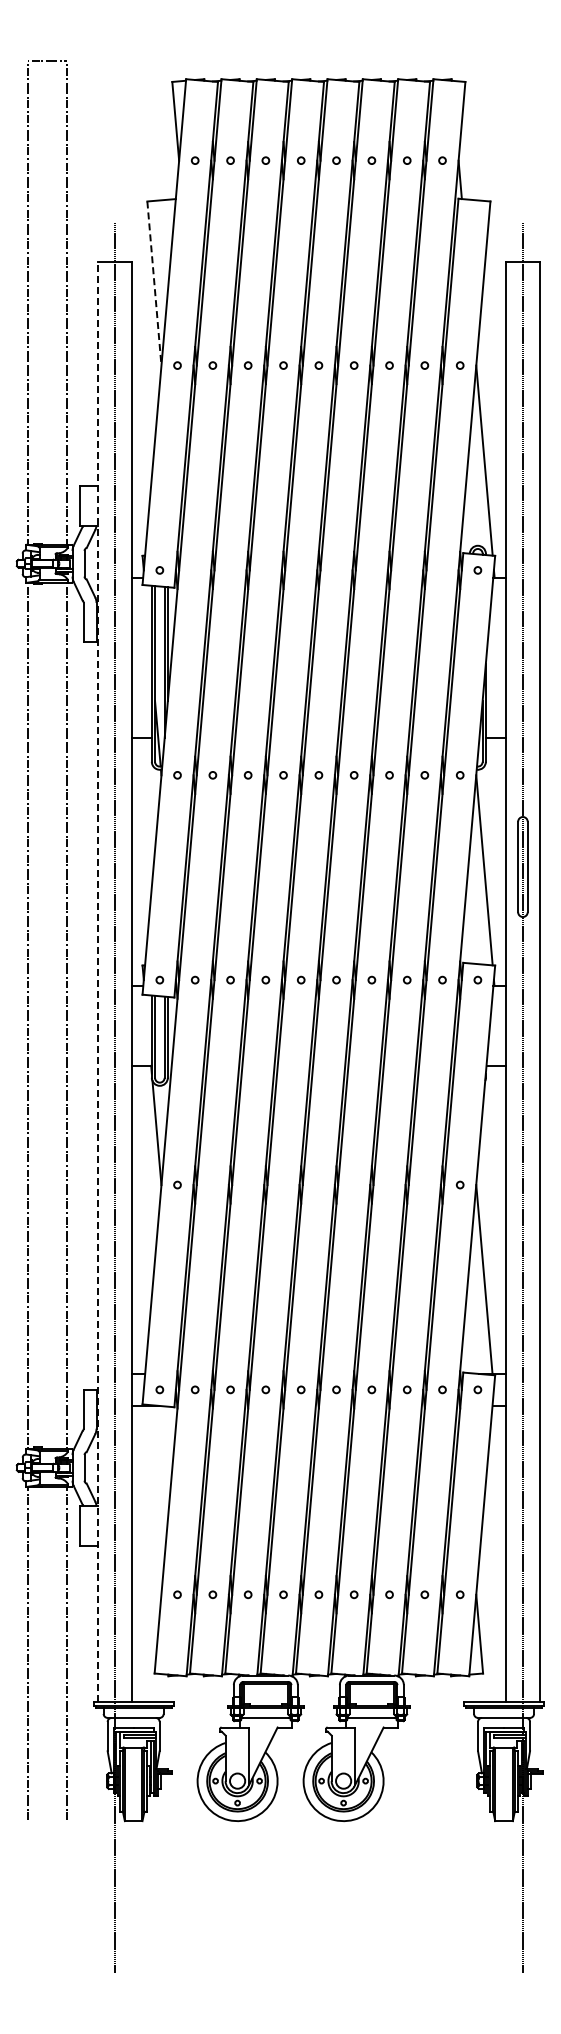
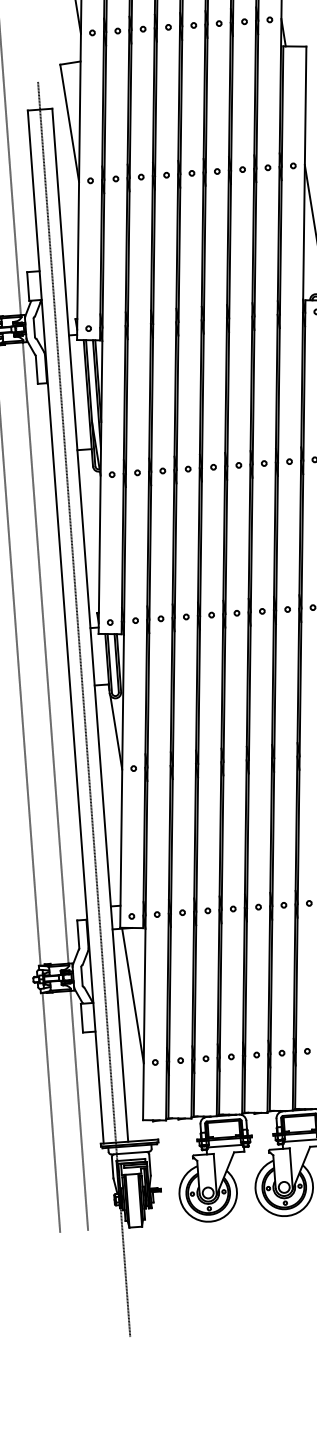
line: (154, 284) -> (69, 123), dashed -> solid
line: (97, 981) -> (65, 626), dashed -> solid
line: (153, 1499) -> (133, 995), added

